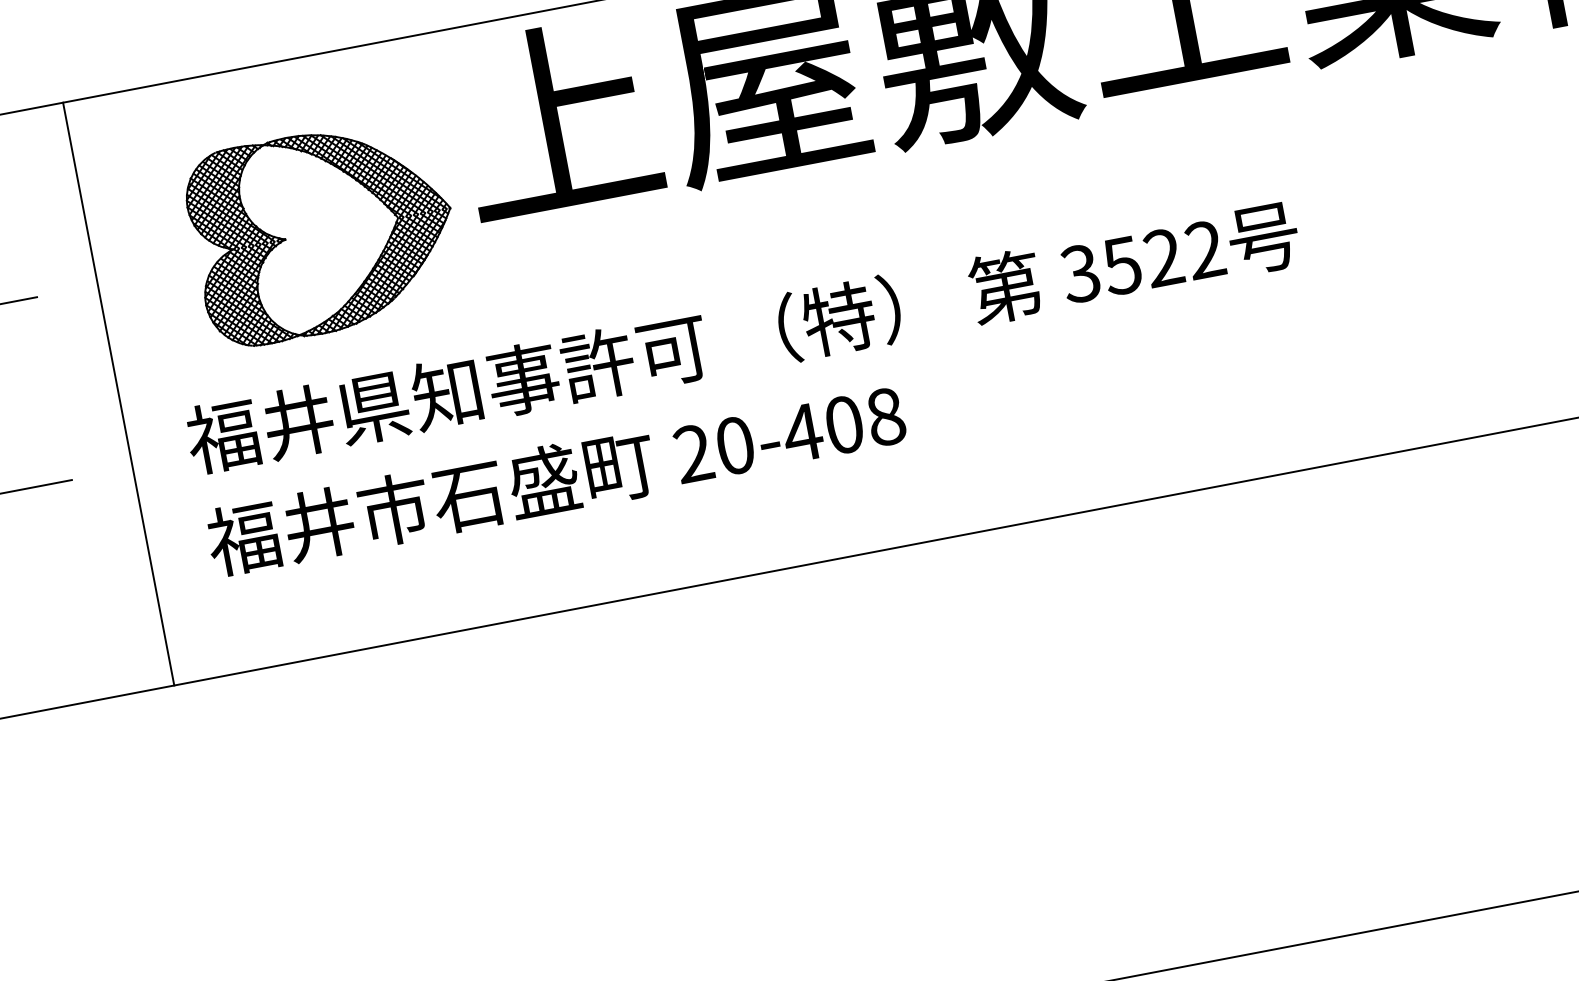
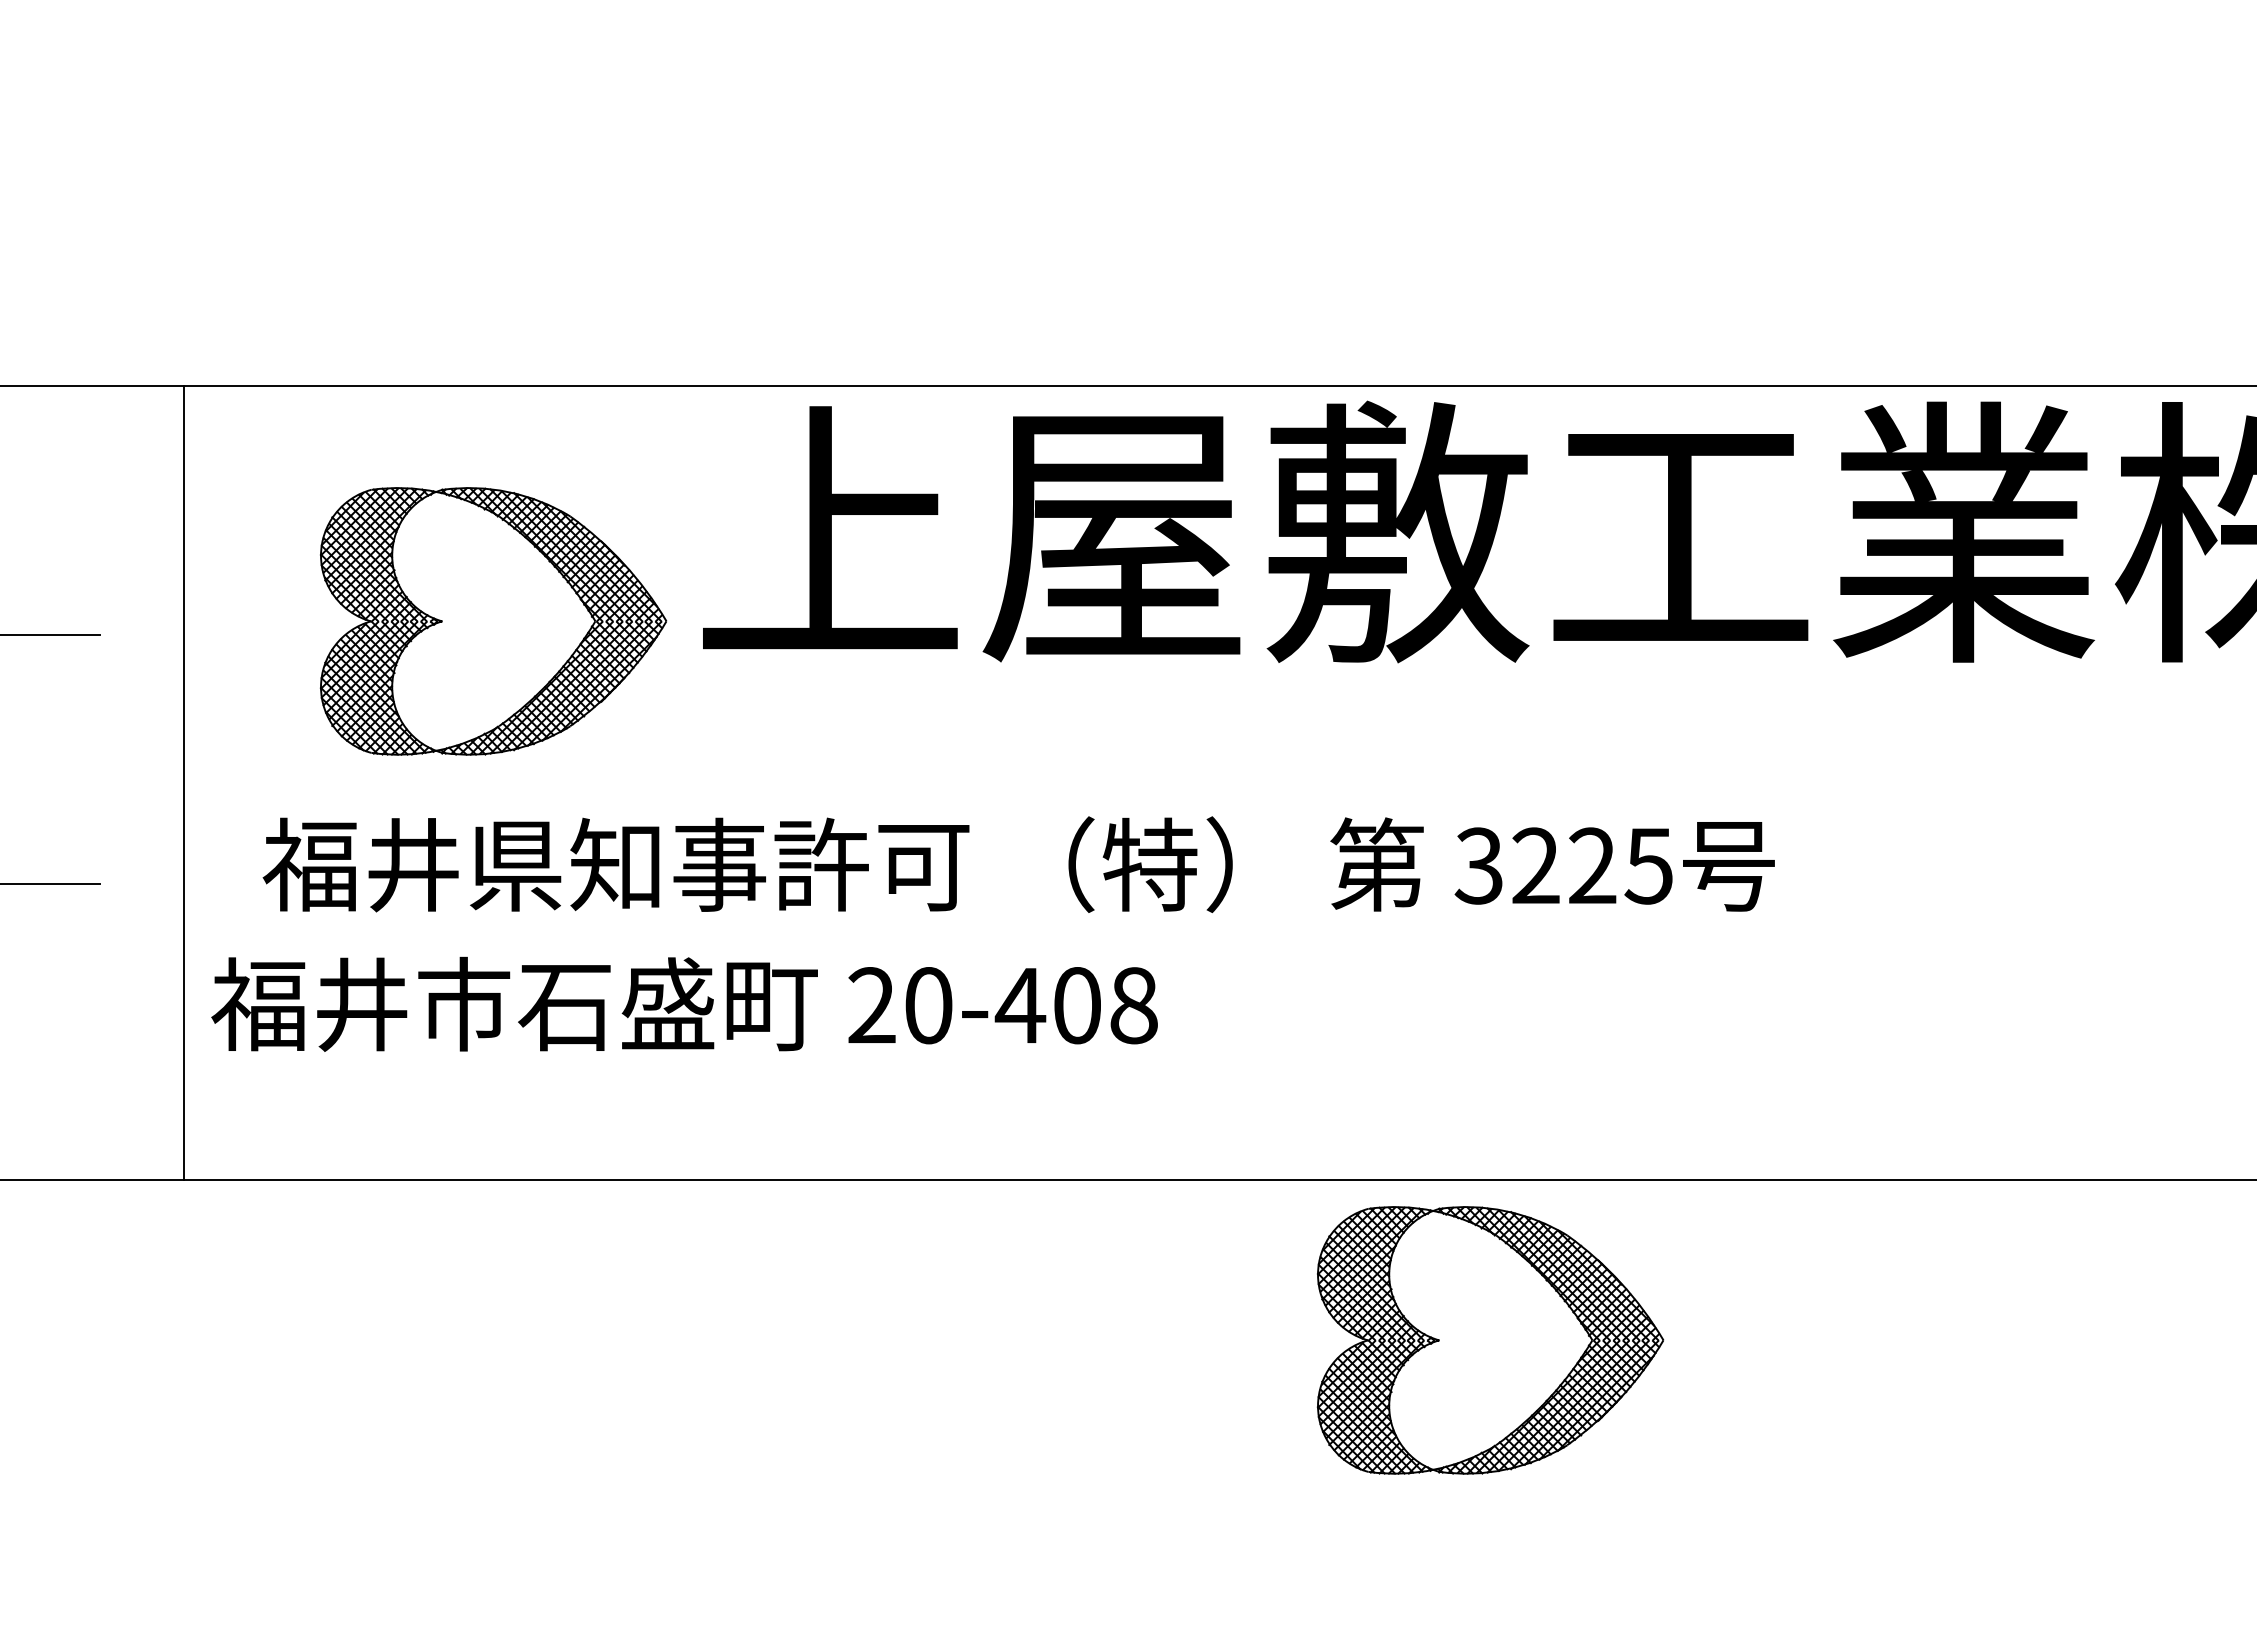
text: (1162, 257) -> (1591, 865), 3522 -> 3225
text: (555, 478) -> (684, 1003), moved
part: (1155, 620) -> (1490, 1340), added

